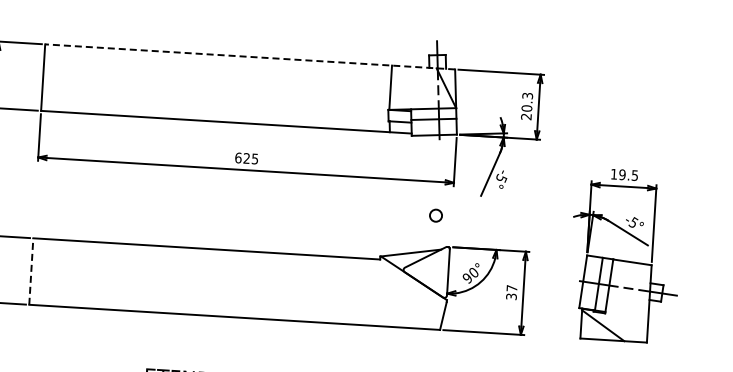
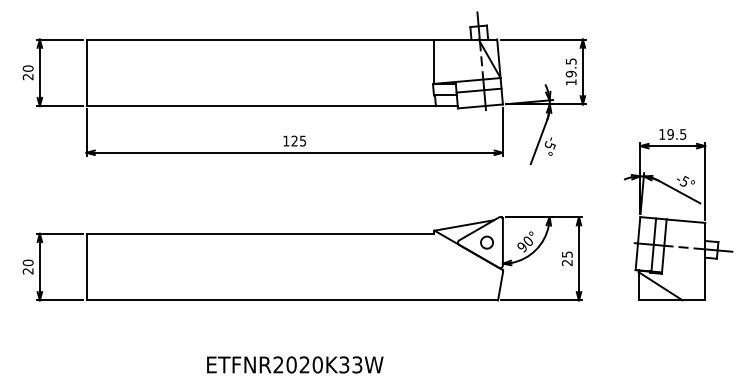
line: (249, 56) -> (291, 39), dashed -> solid
text: (526, 105) -> (570, 71), 20.3 -> 19.5
text: (238, 157) -> (286, 140), 625 -> 125
circle: (435, 215) -> (486, 242), moved
line: (31, 270) -> (86, 266), dashed -> solid
text: (511, 292) -> (567, 258), 37 -> 25

